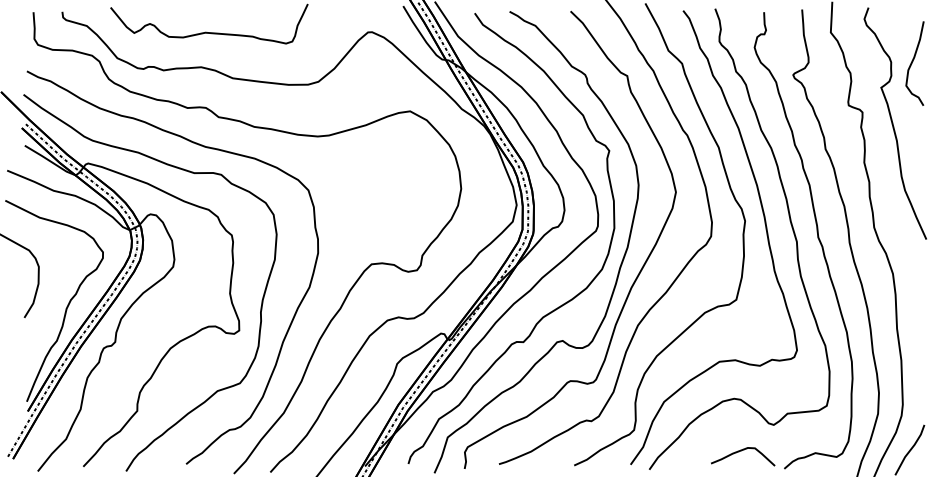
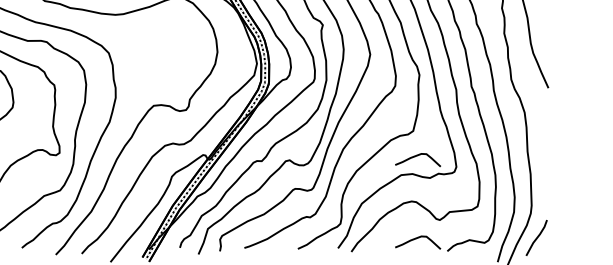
curve: (741, 335) -> (416, 156), added

